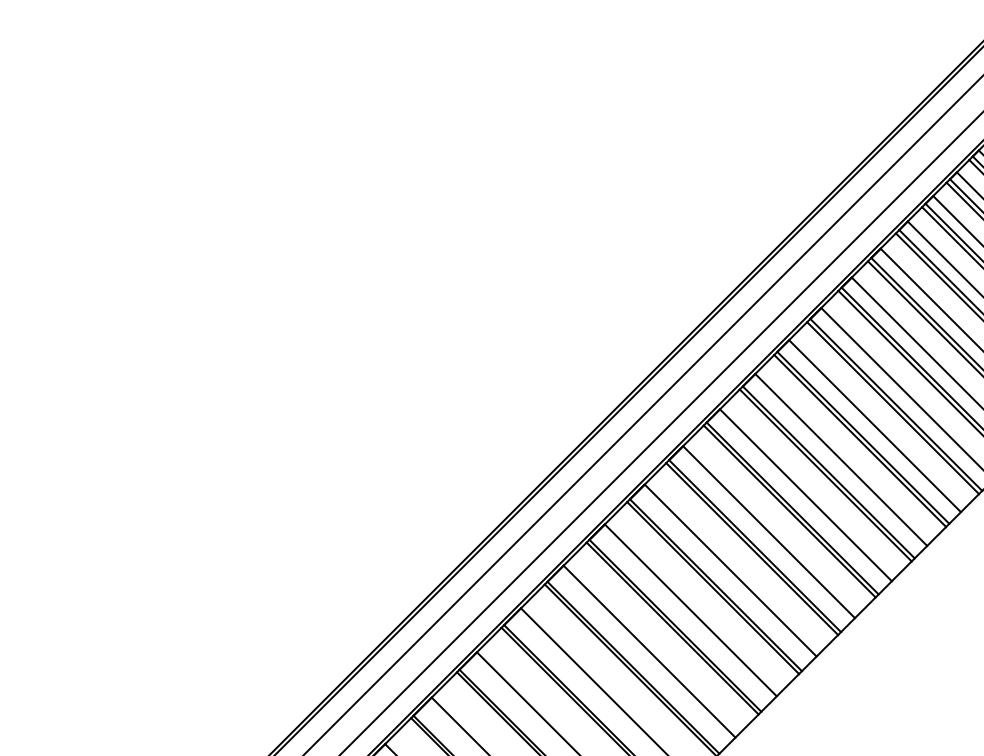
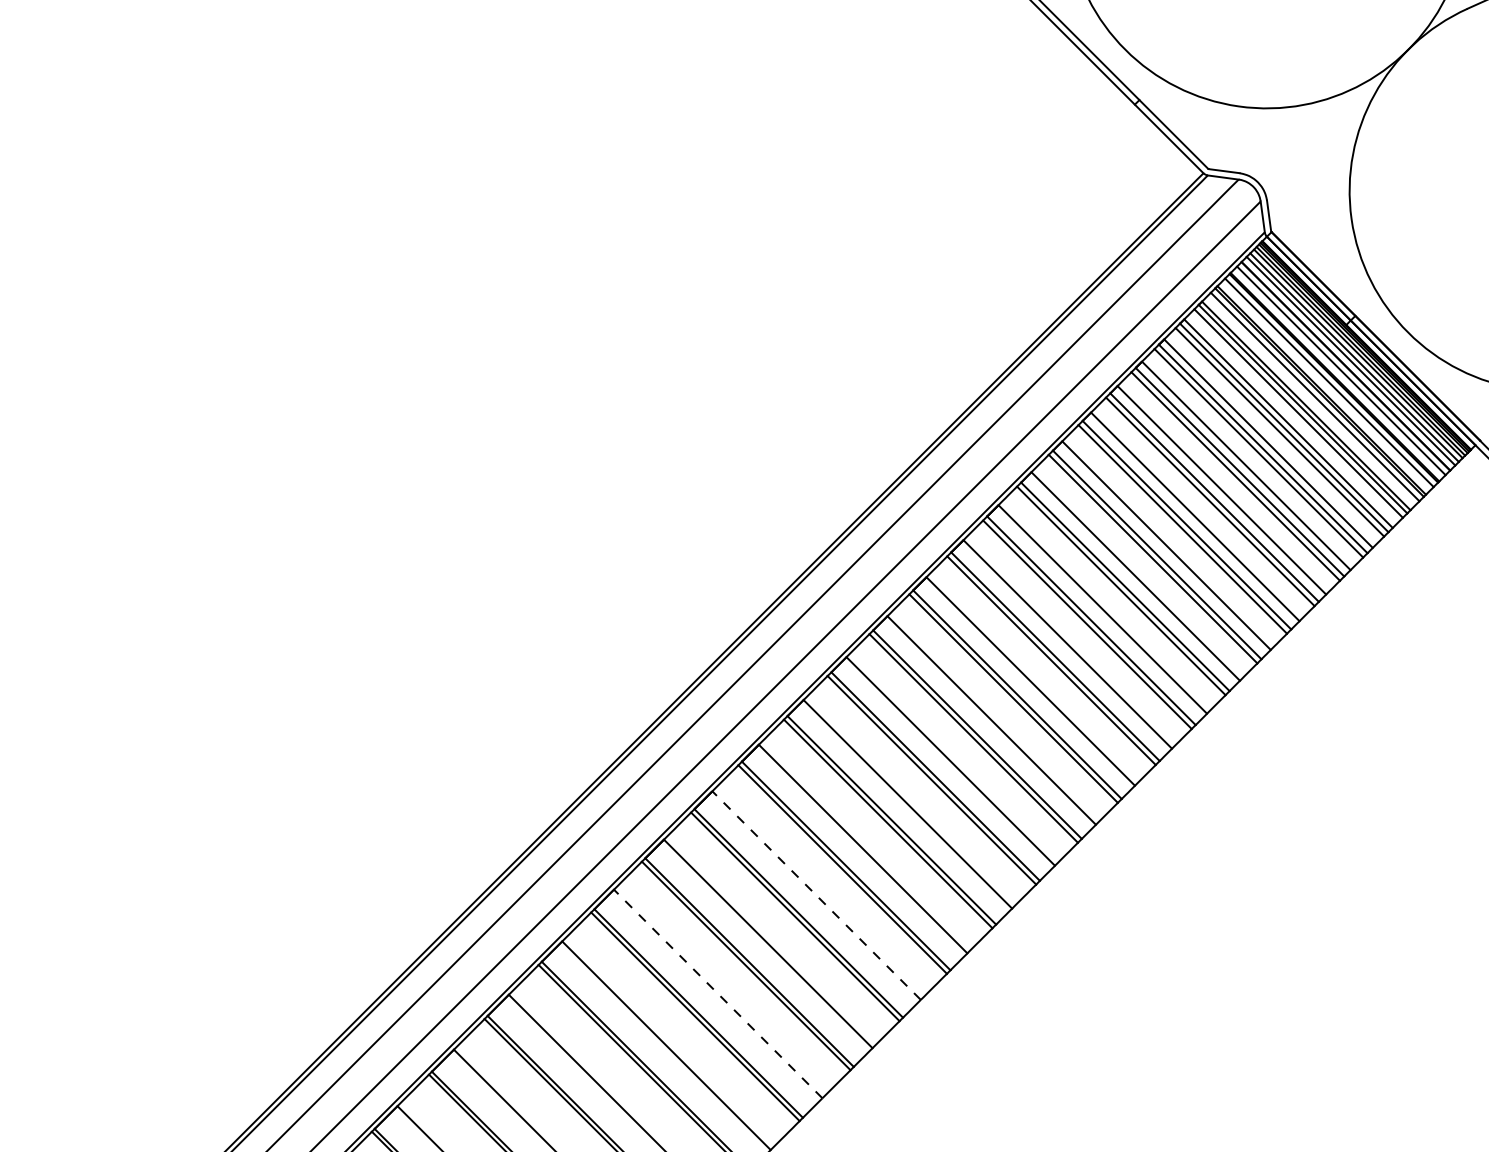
line: (730, 570) -> (816, 895), solid -> dashed
line: (648, 651) -> (717, 993), solid -> dashed

